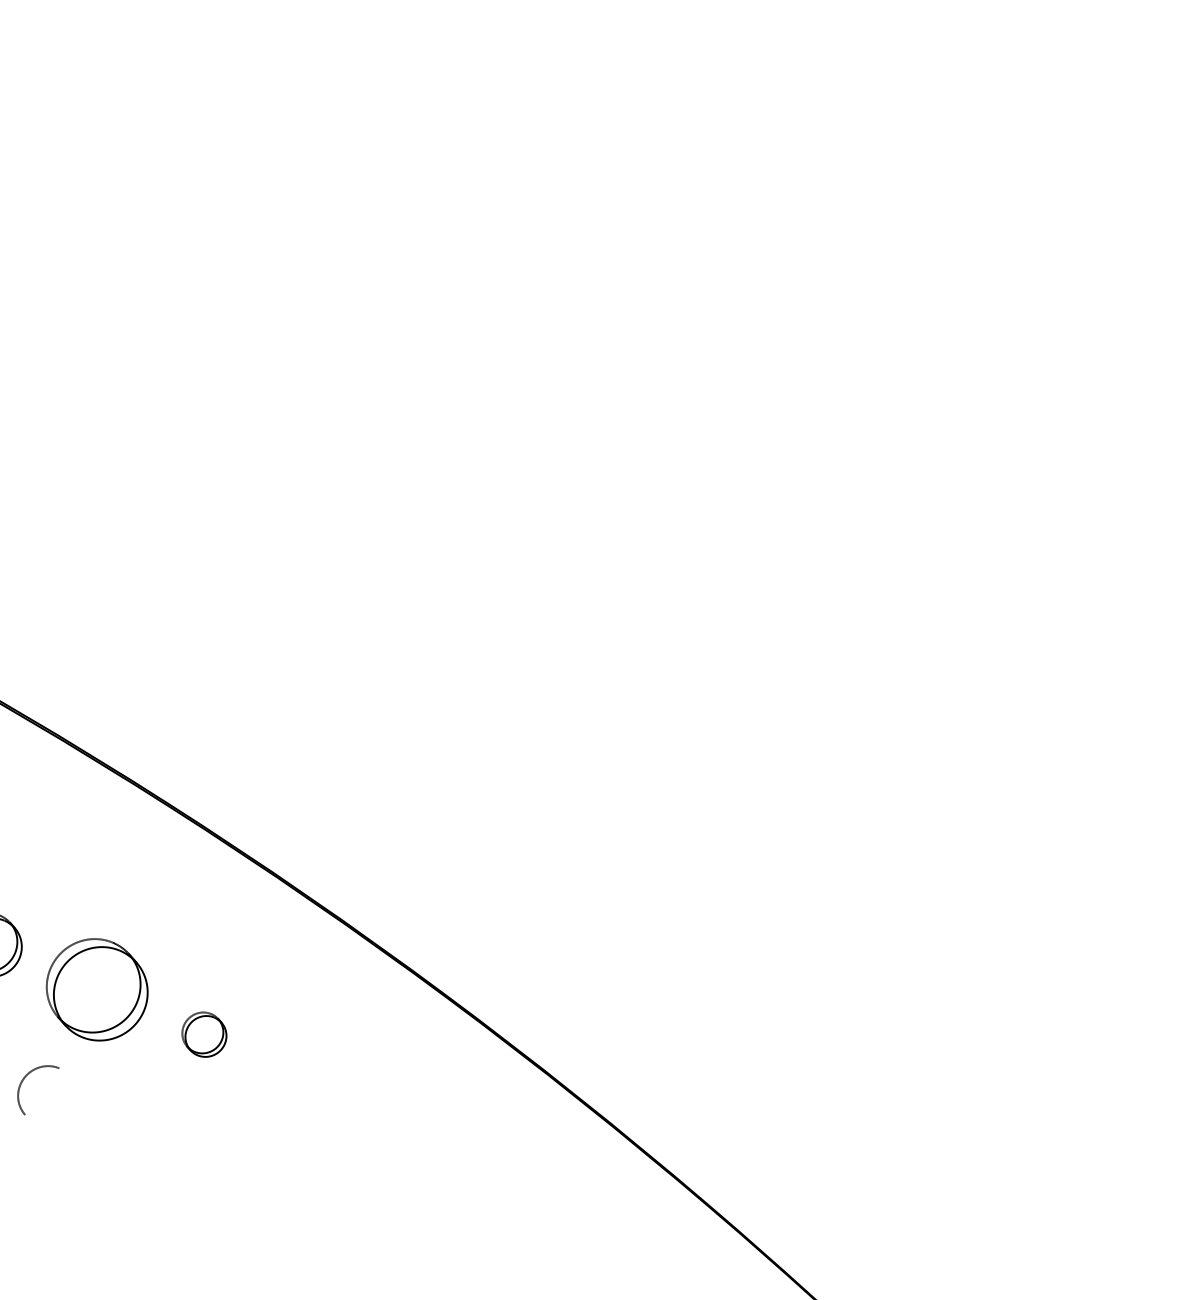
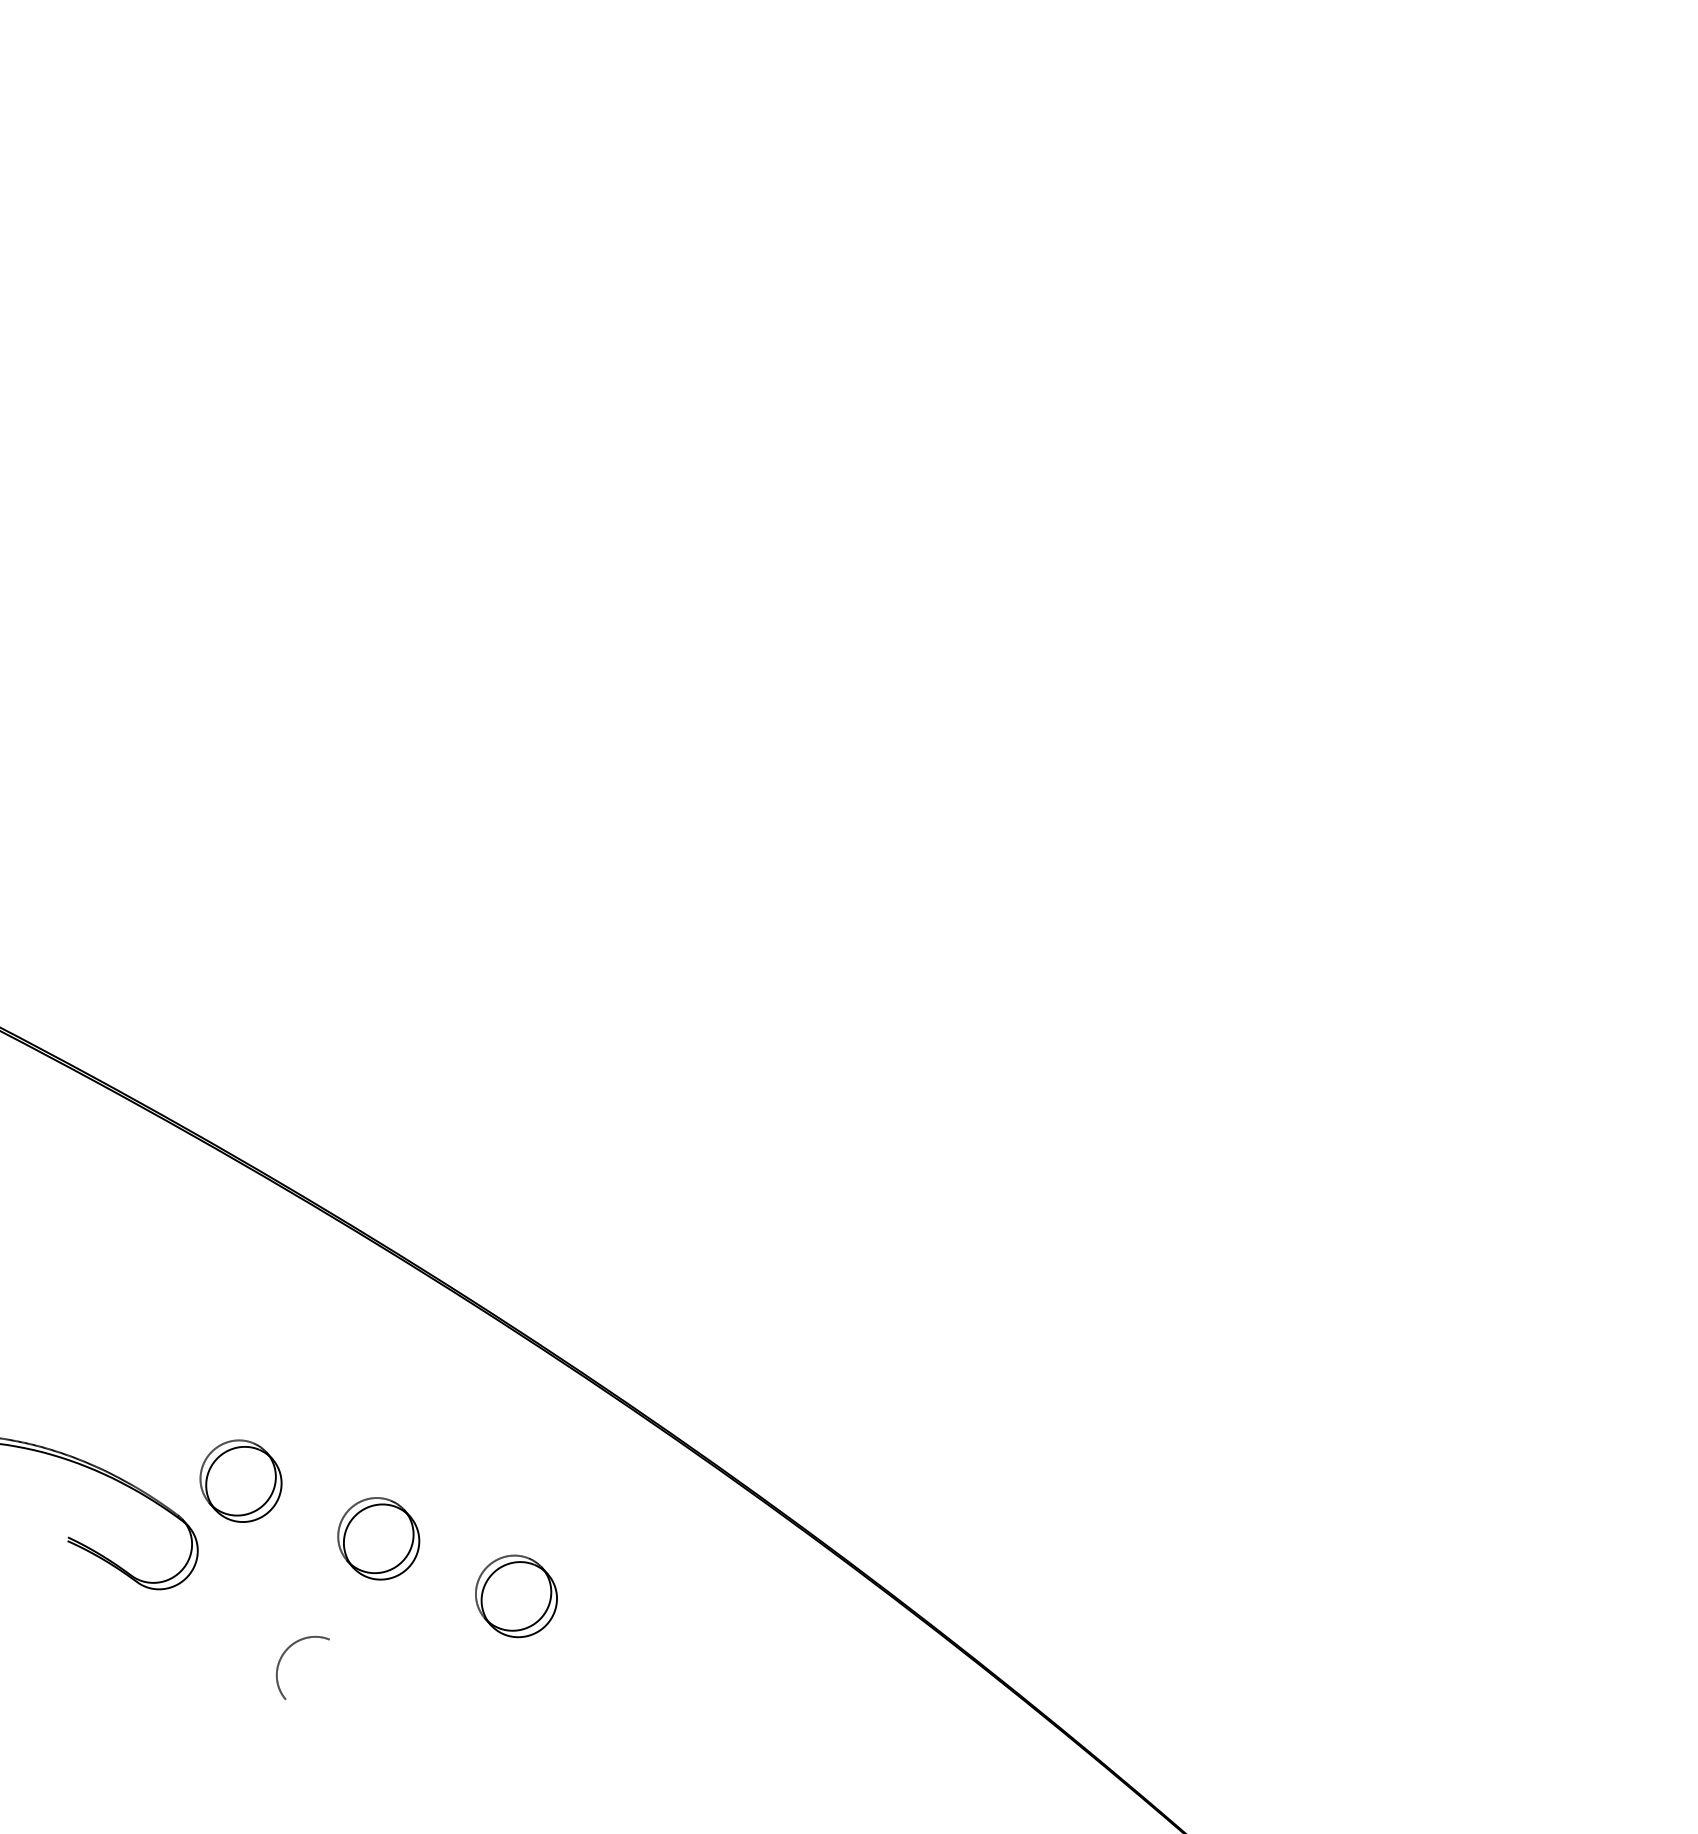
part: (97, 989) -> (378, 1538), size x0.62
part: (204, 1034) -> (516, 1596), size x1.43

